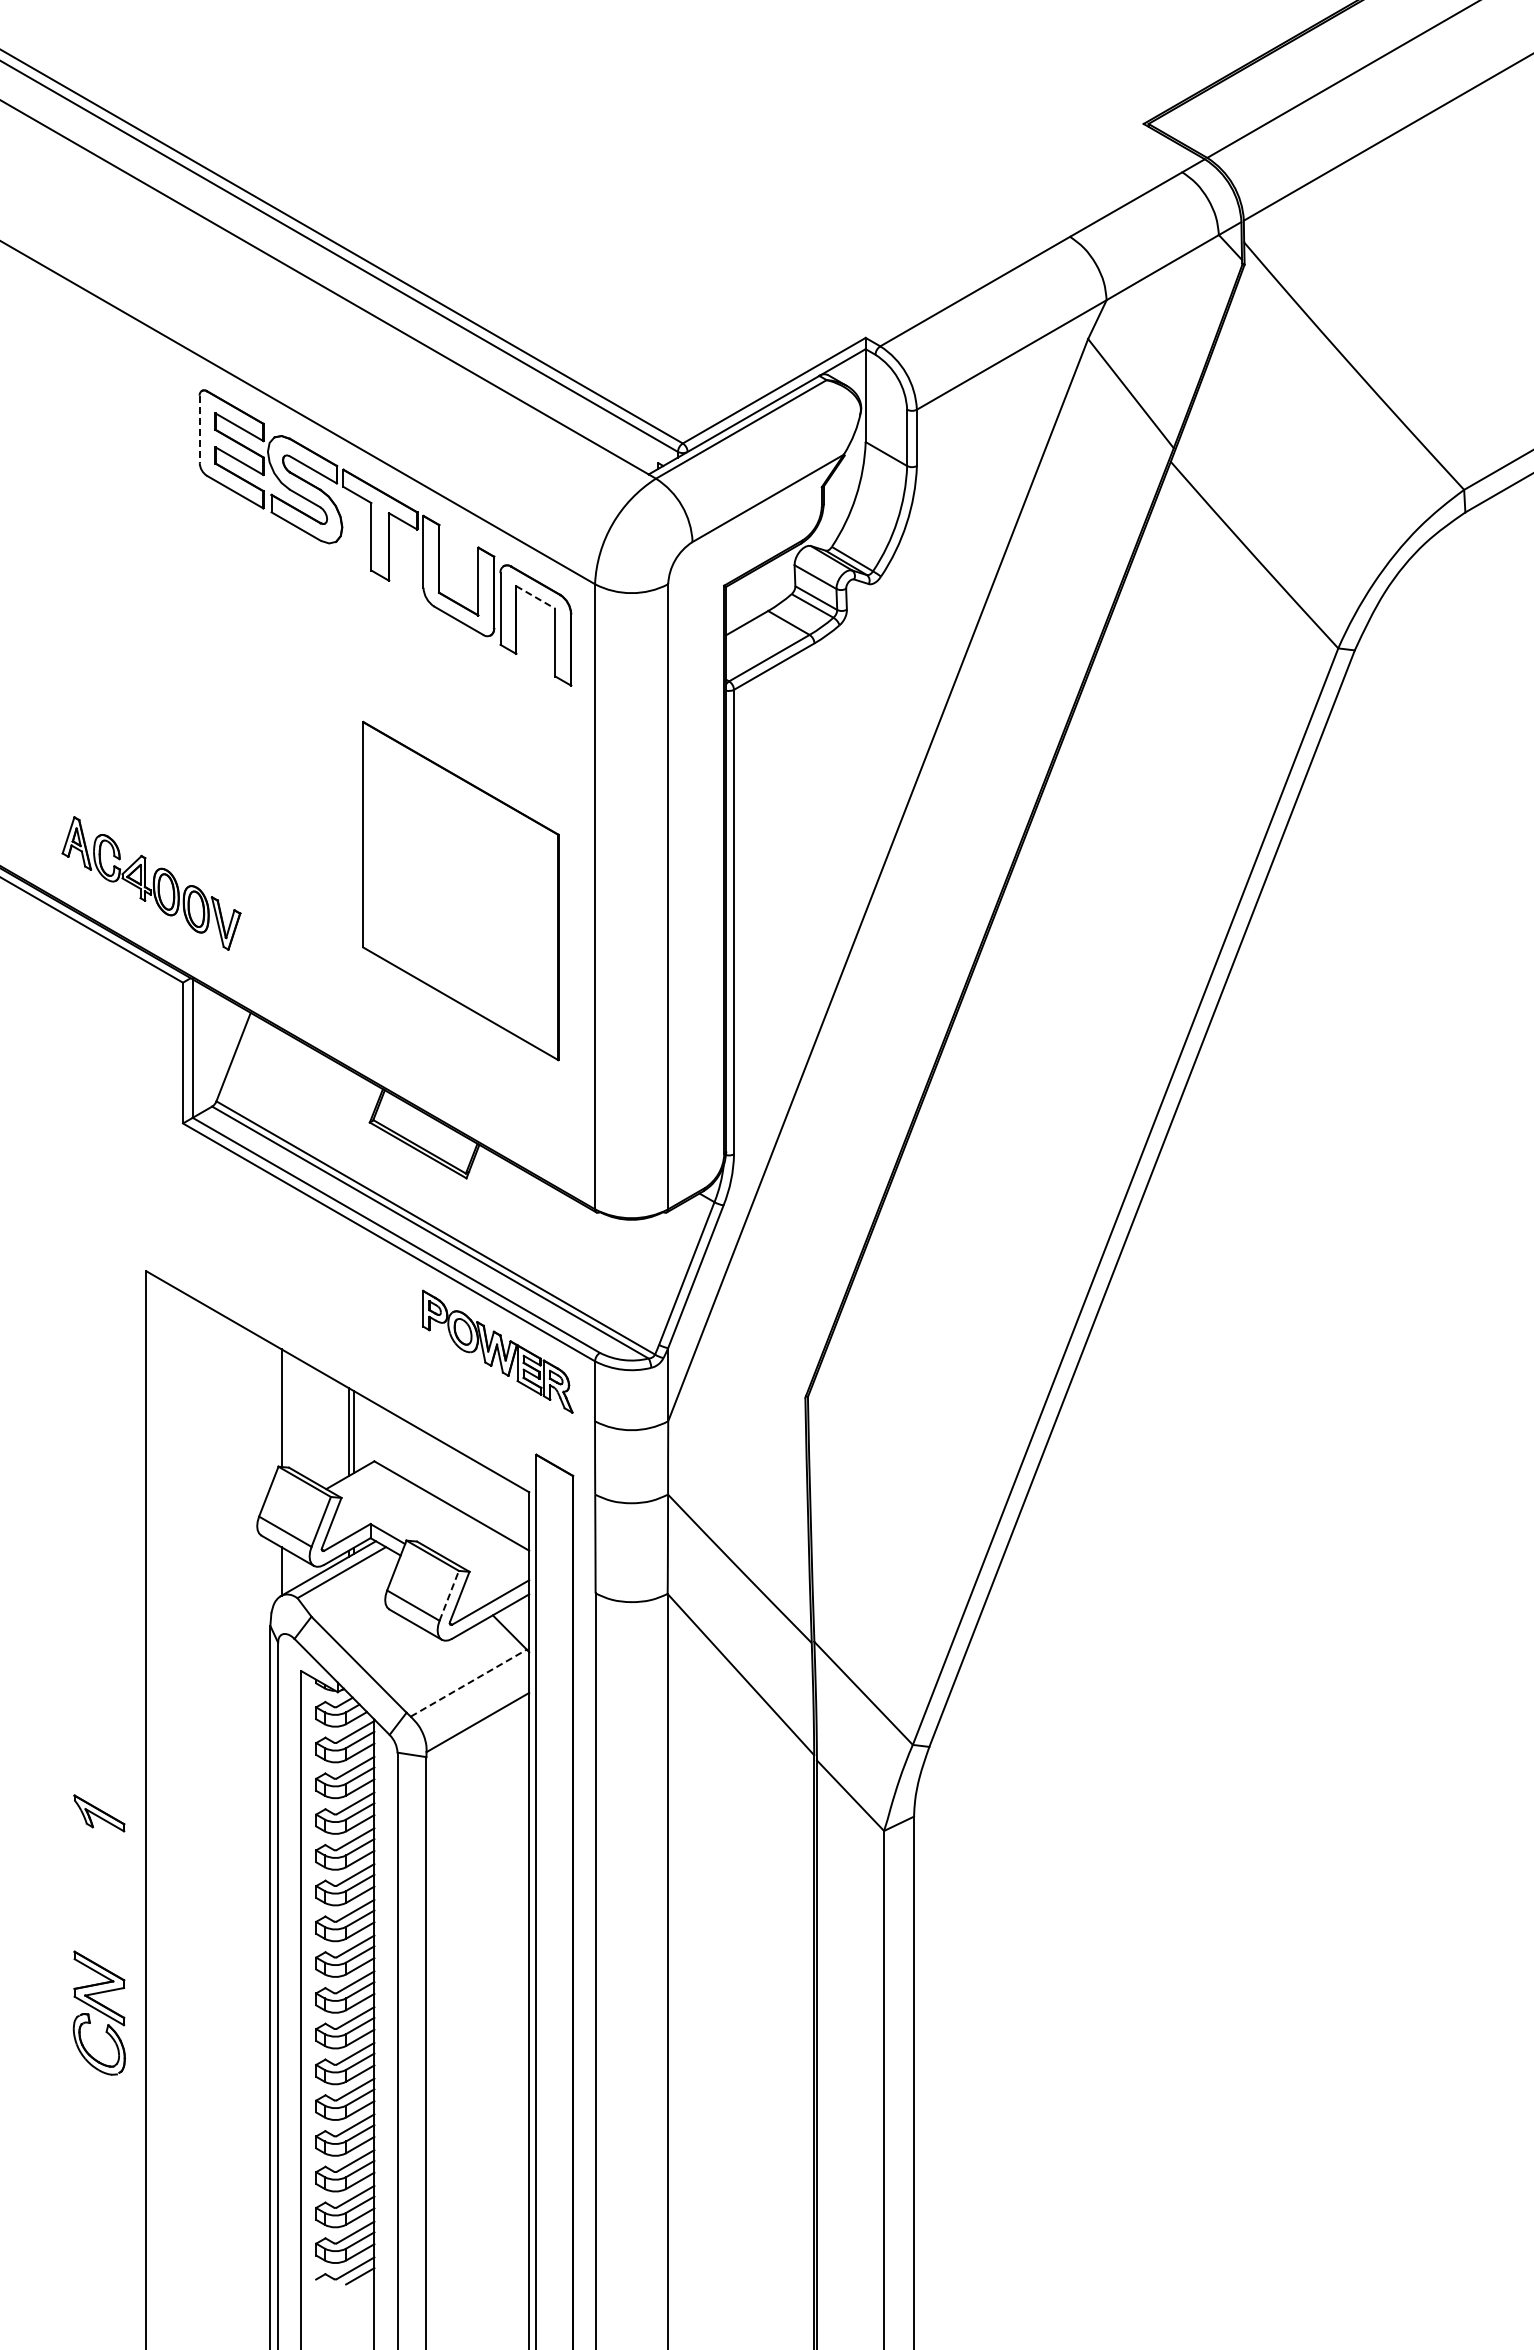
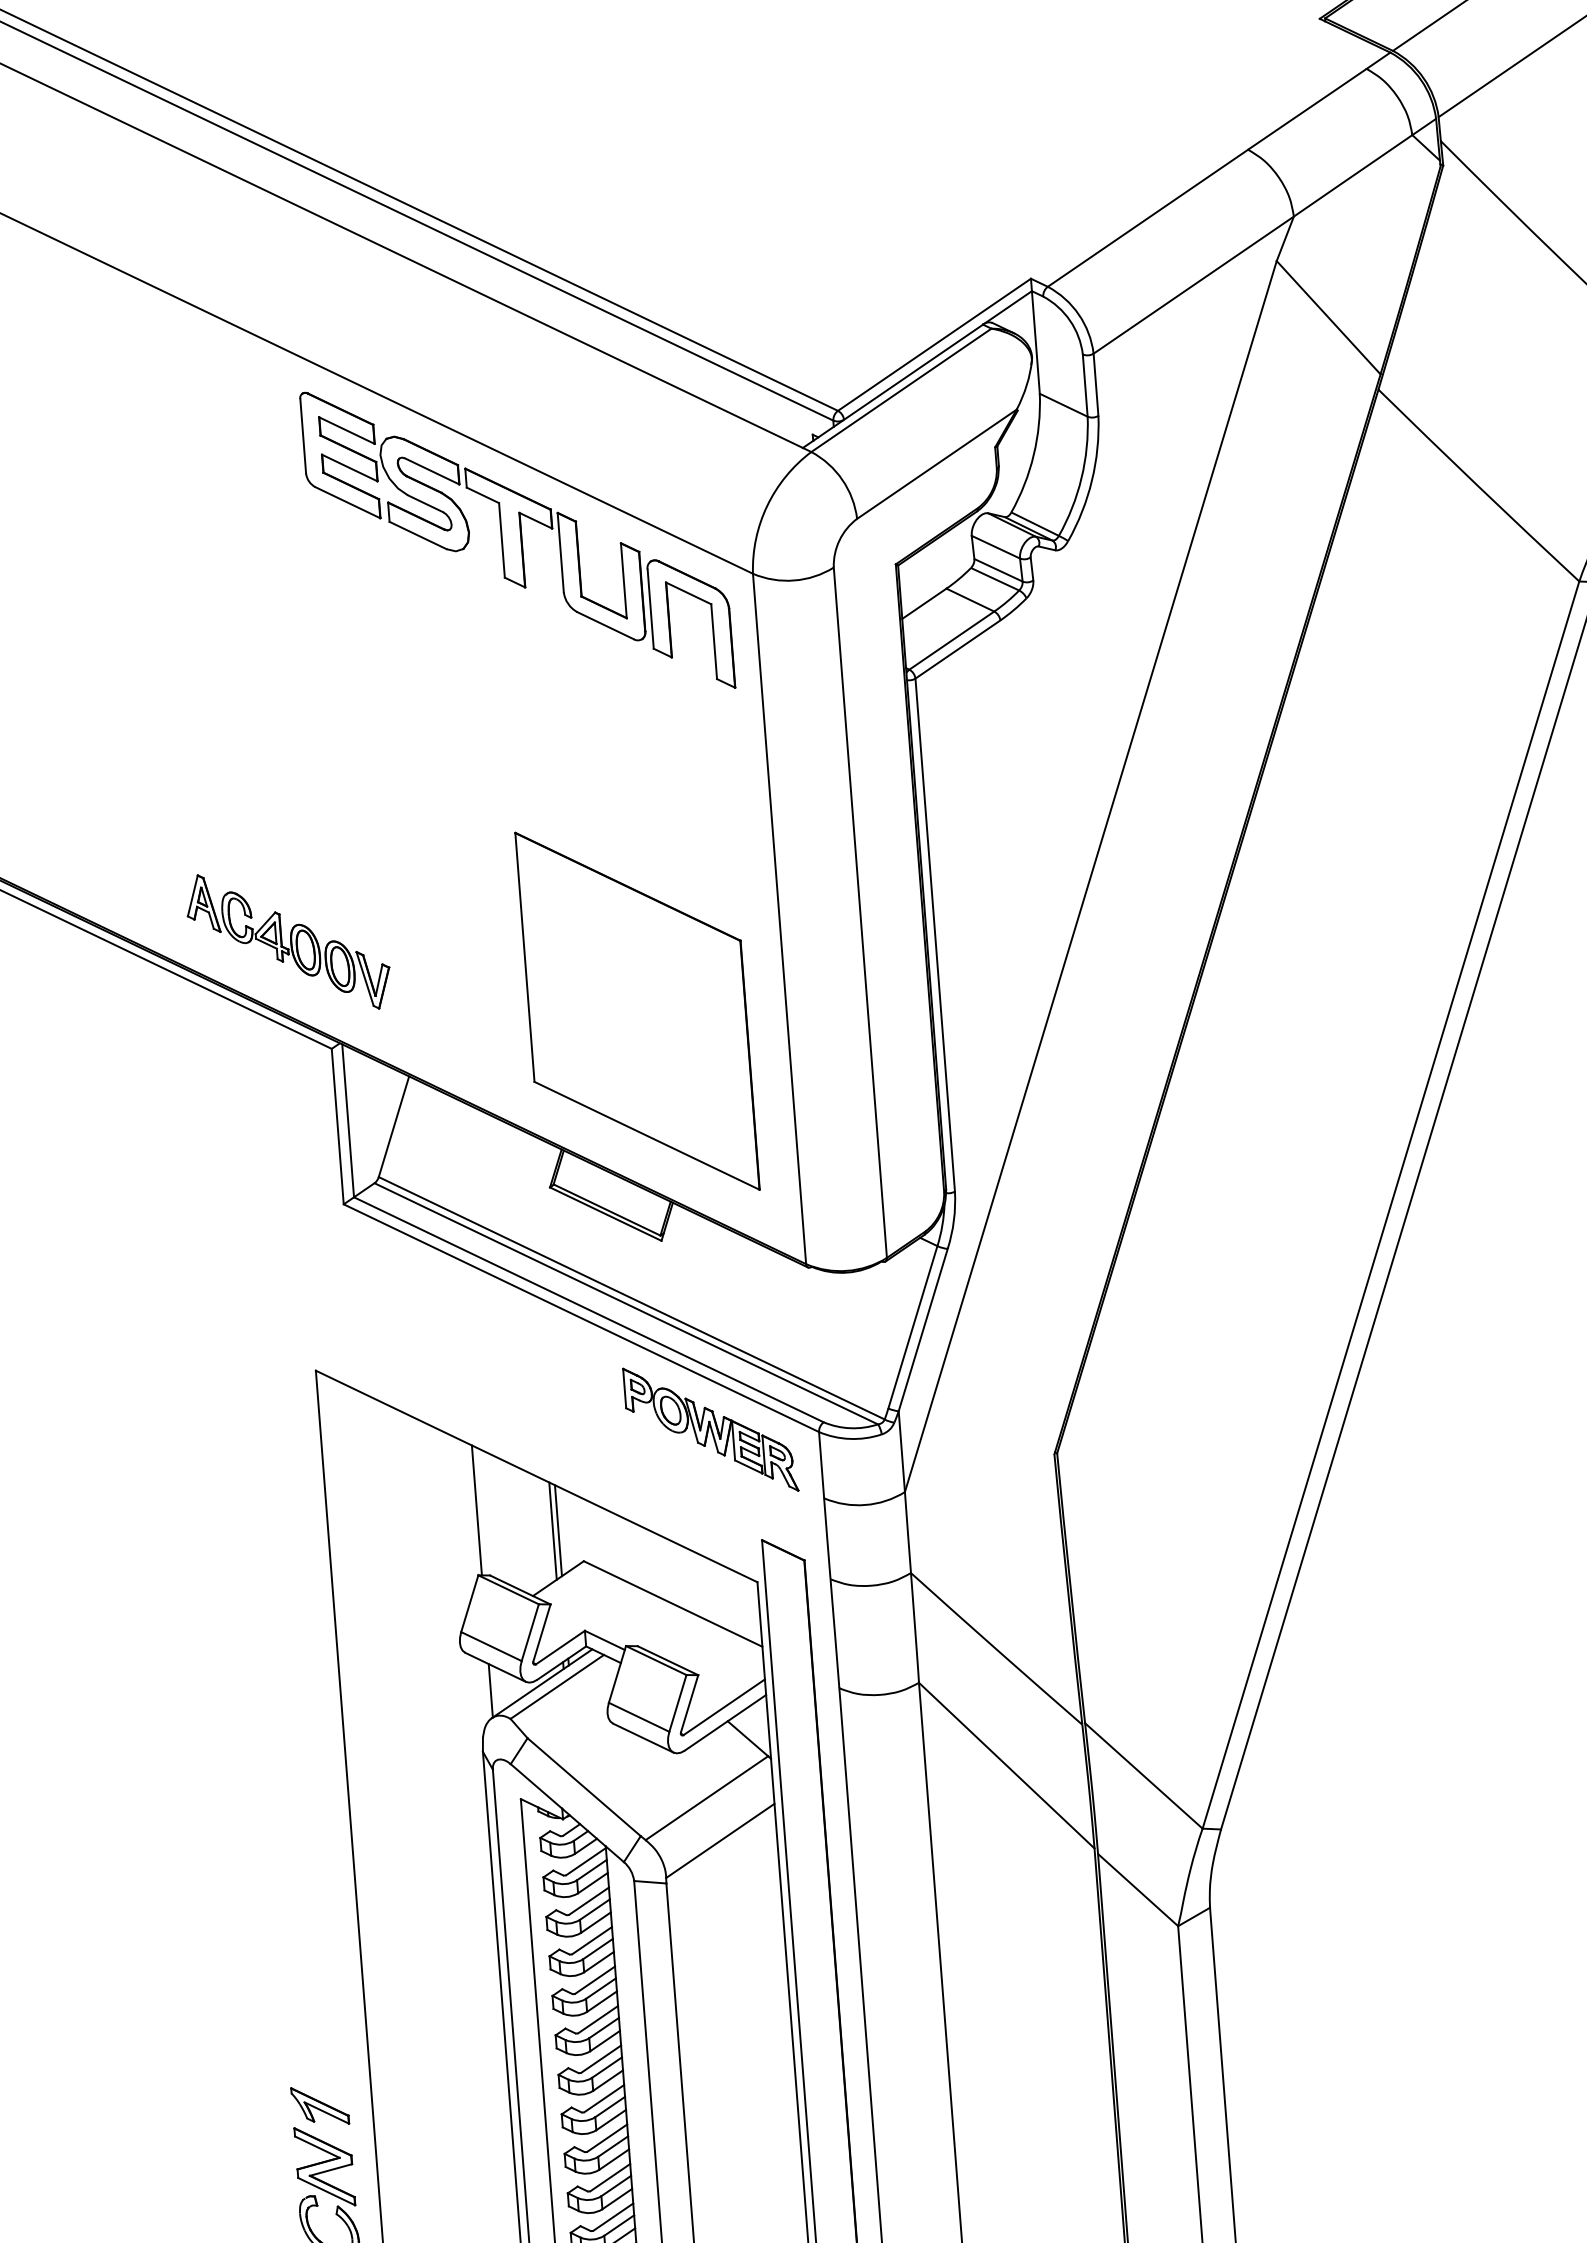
line: (199, 429) -> (302, 436), dashed -> solid
line: (535, 597) -> (688, 593), dashed -> solid
part: (460, 890) -> (637, 1010), moved
line: (449, 1595) -> (678, 1703), dashed -> solid
line: (469, 1682) -> (707, 1797), dashed -> solid
part: (99, 1813) -> (320, 2106), moved

